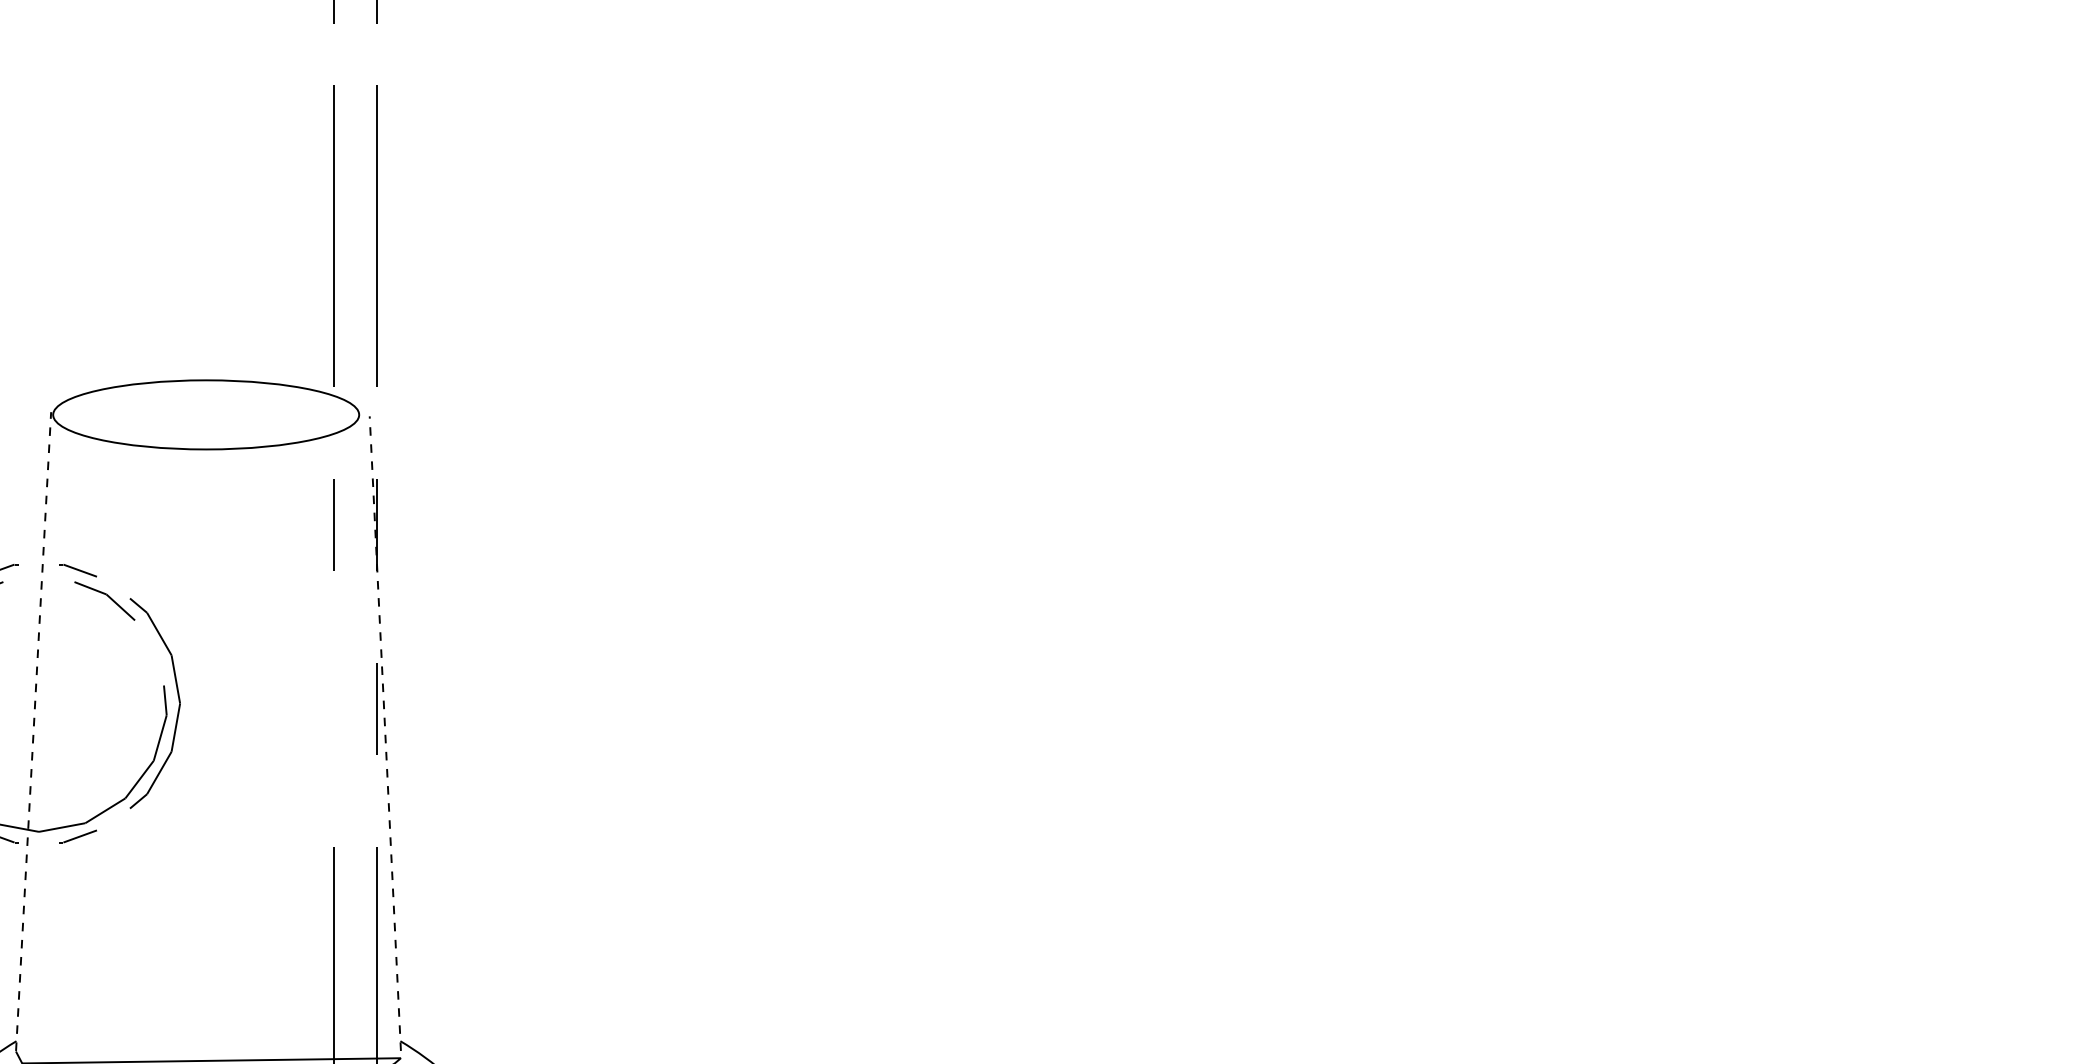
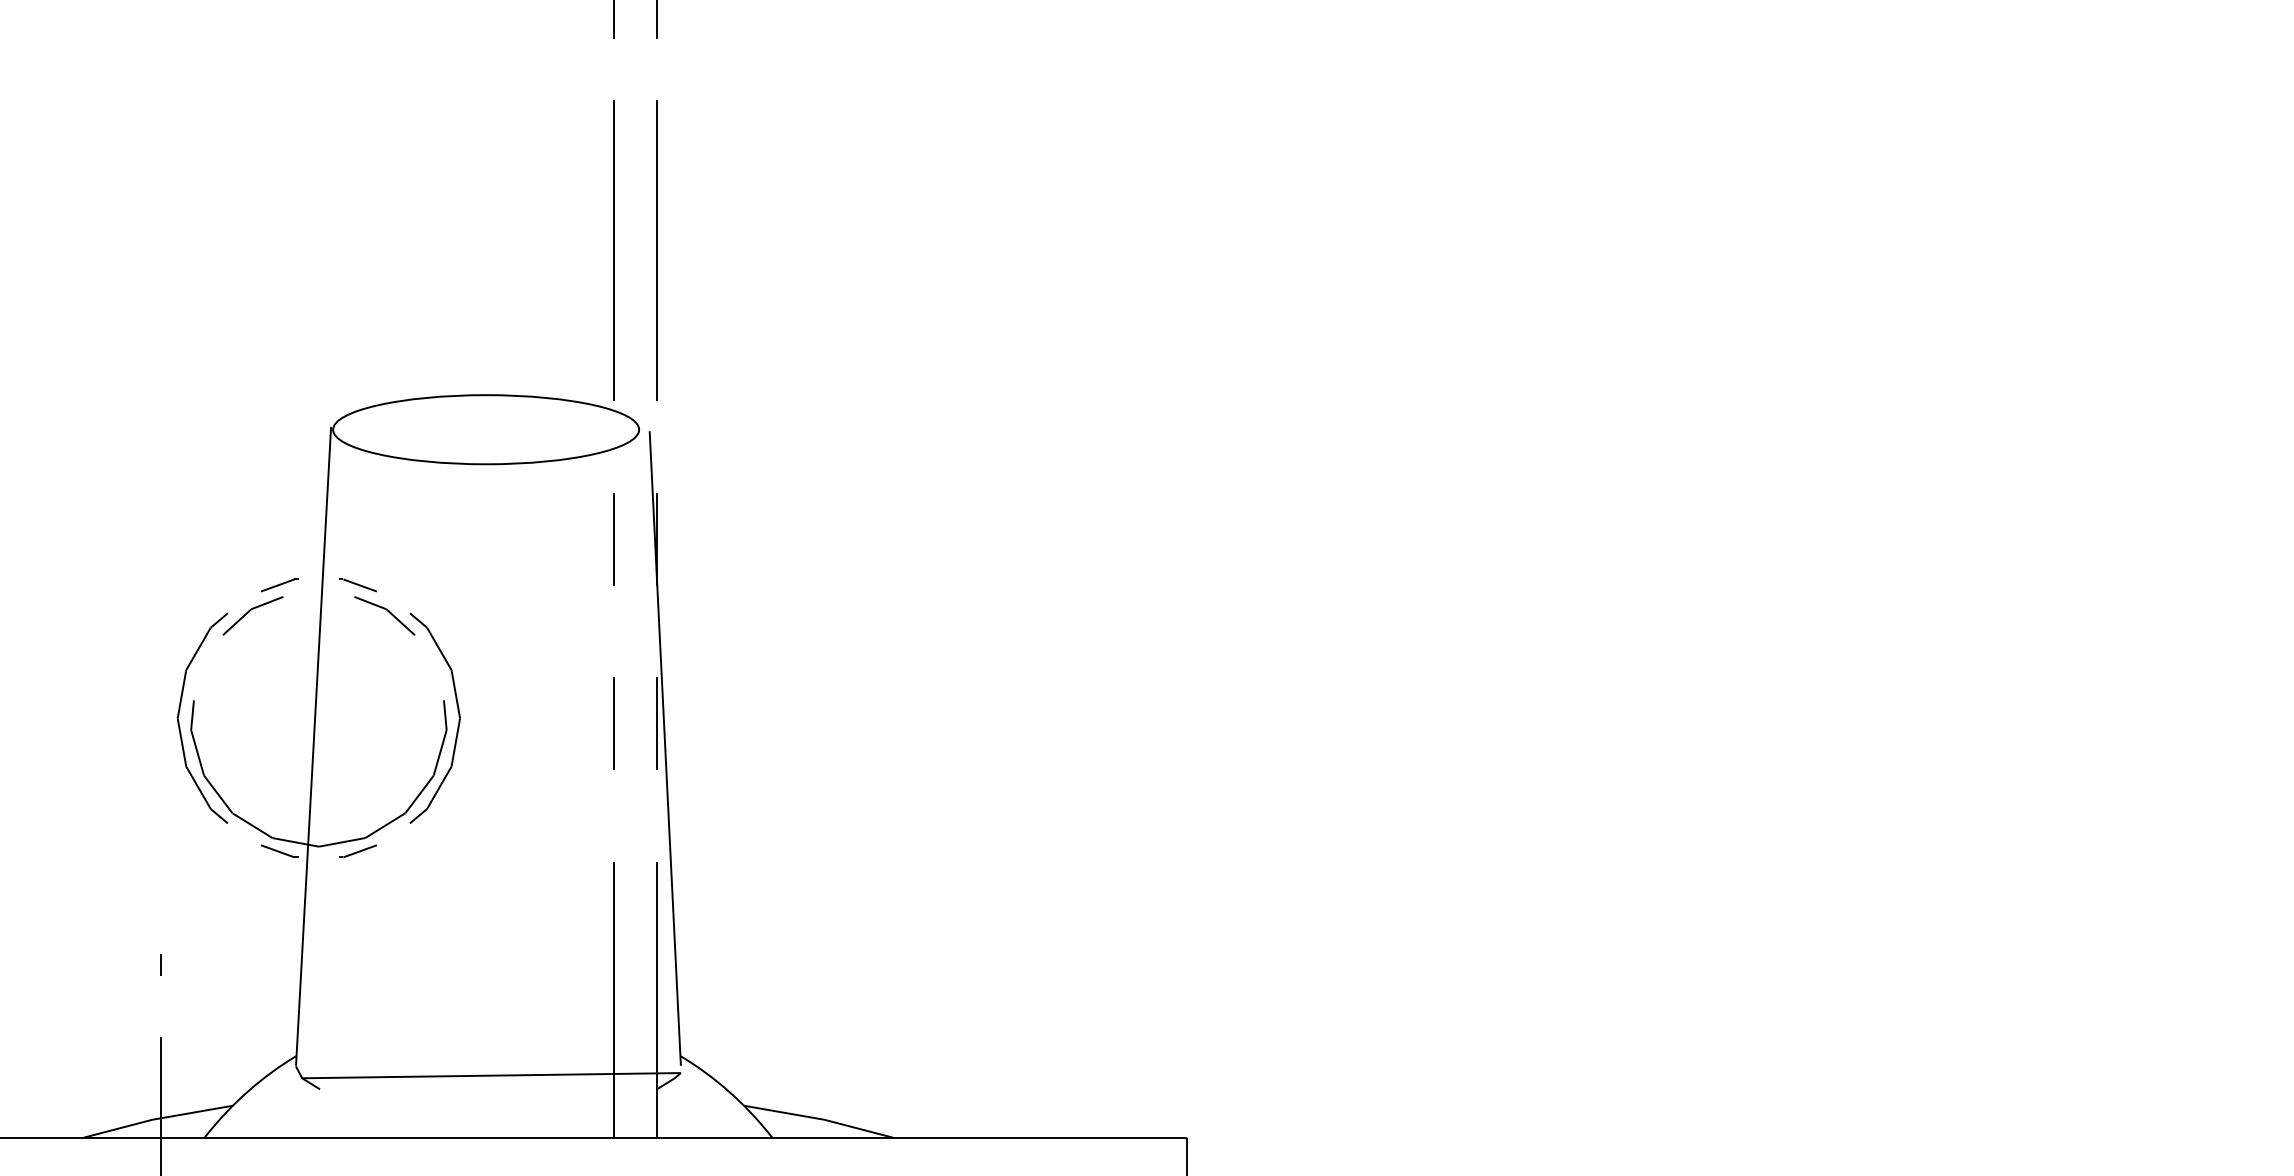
line: (333, 708) -> (613, 723), added
line: (33, 731) -> (313, 746), dashed -> solid
line: (385, 733) -> (665, 748), dashed -> solid

